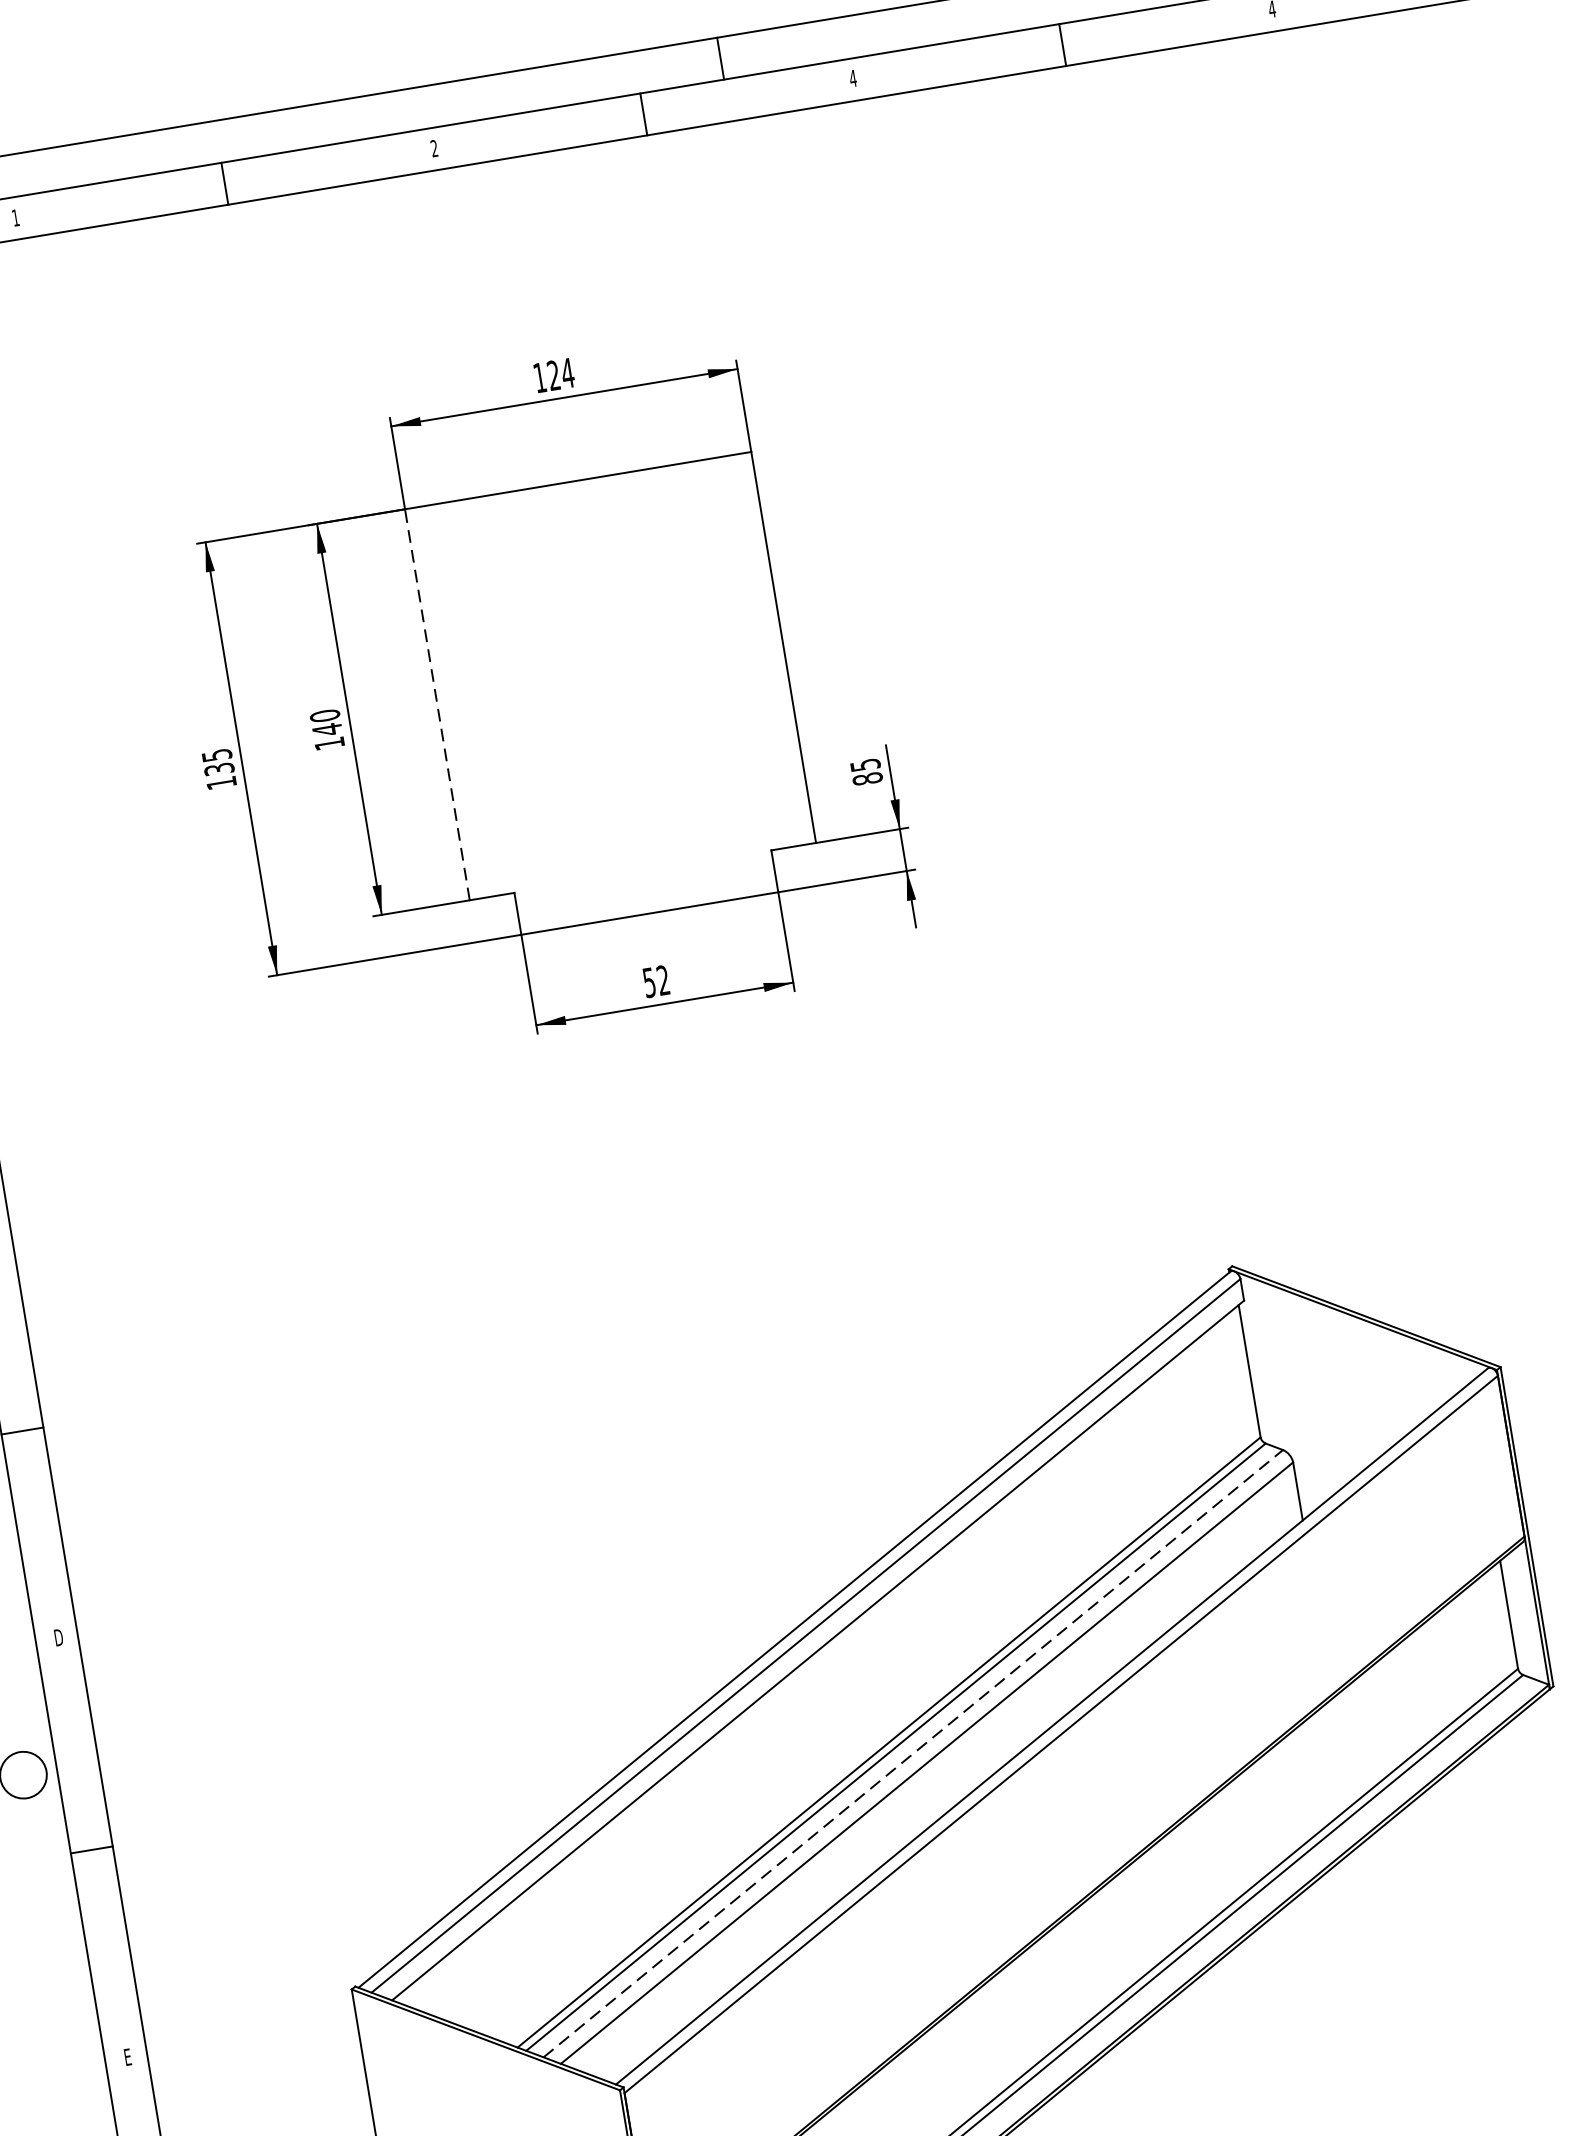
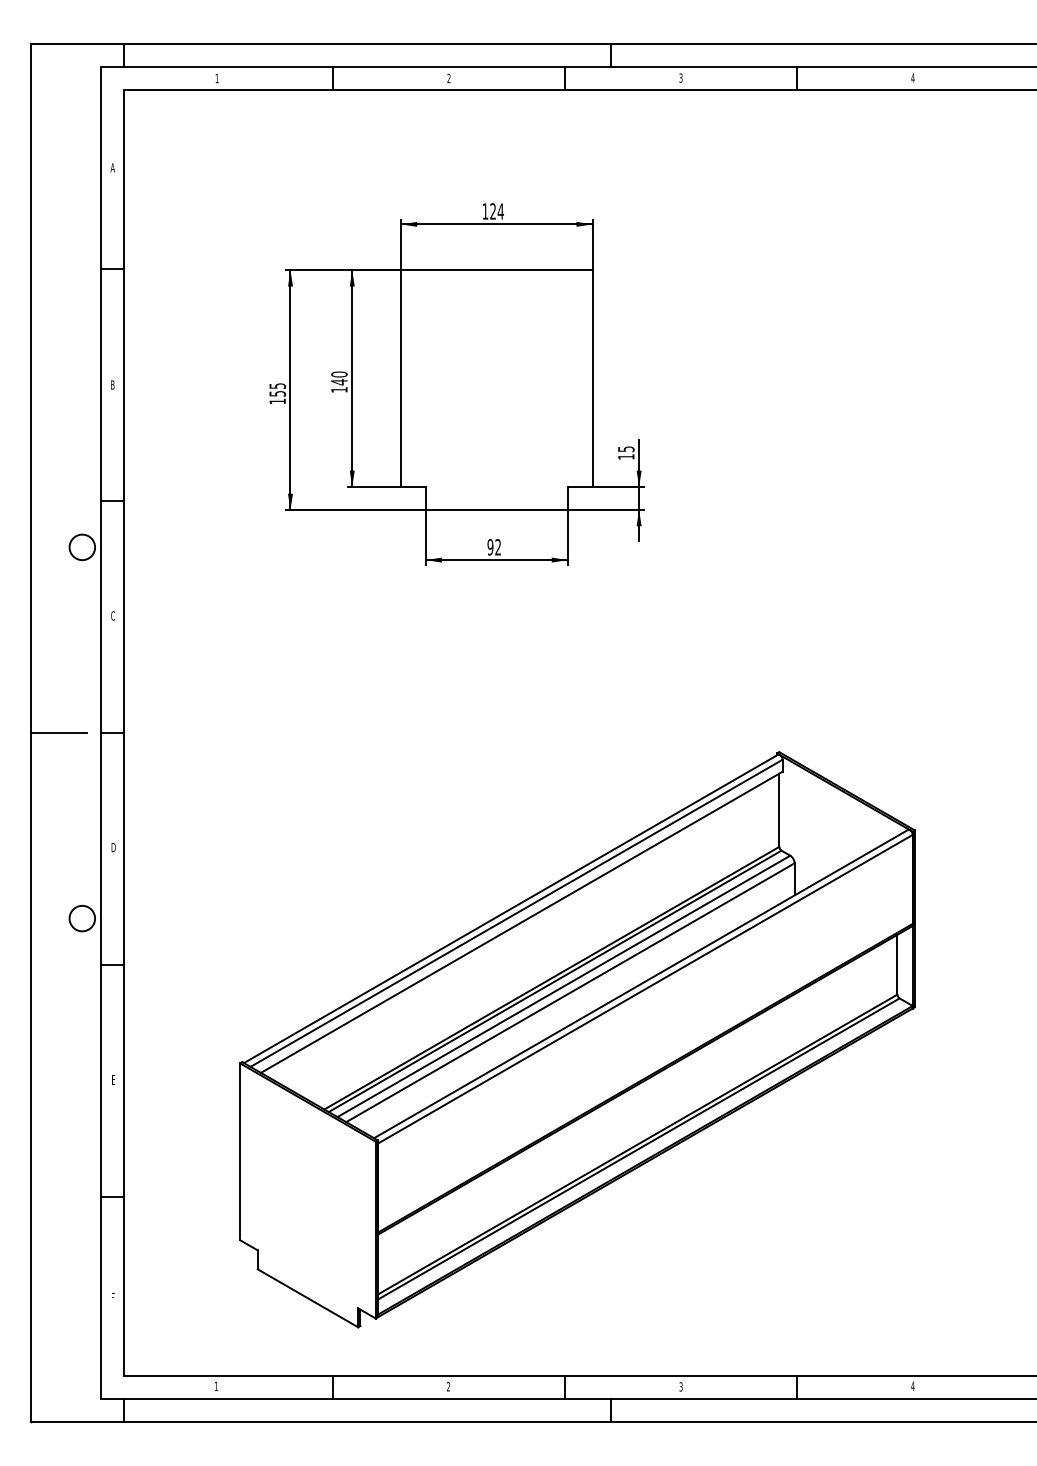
text: (852, 77) -> (680, 77), 4 -> 3
line: (436, 704) -> (400, 378), dashed -> solid
text: (218, 768) -> (277, 393), 135 -> 155
text: (867, 778) -> (626, 456), 85 -> 15
text: (649, 983) -> (490, 547), 52 -> 92
line: (914, 1753) -> (564, 986), dashed -> solid

